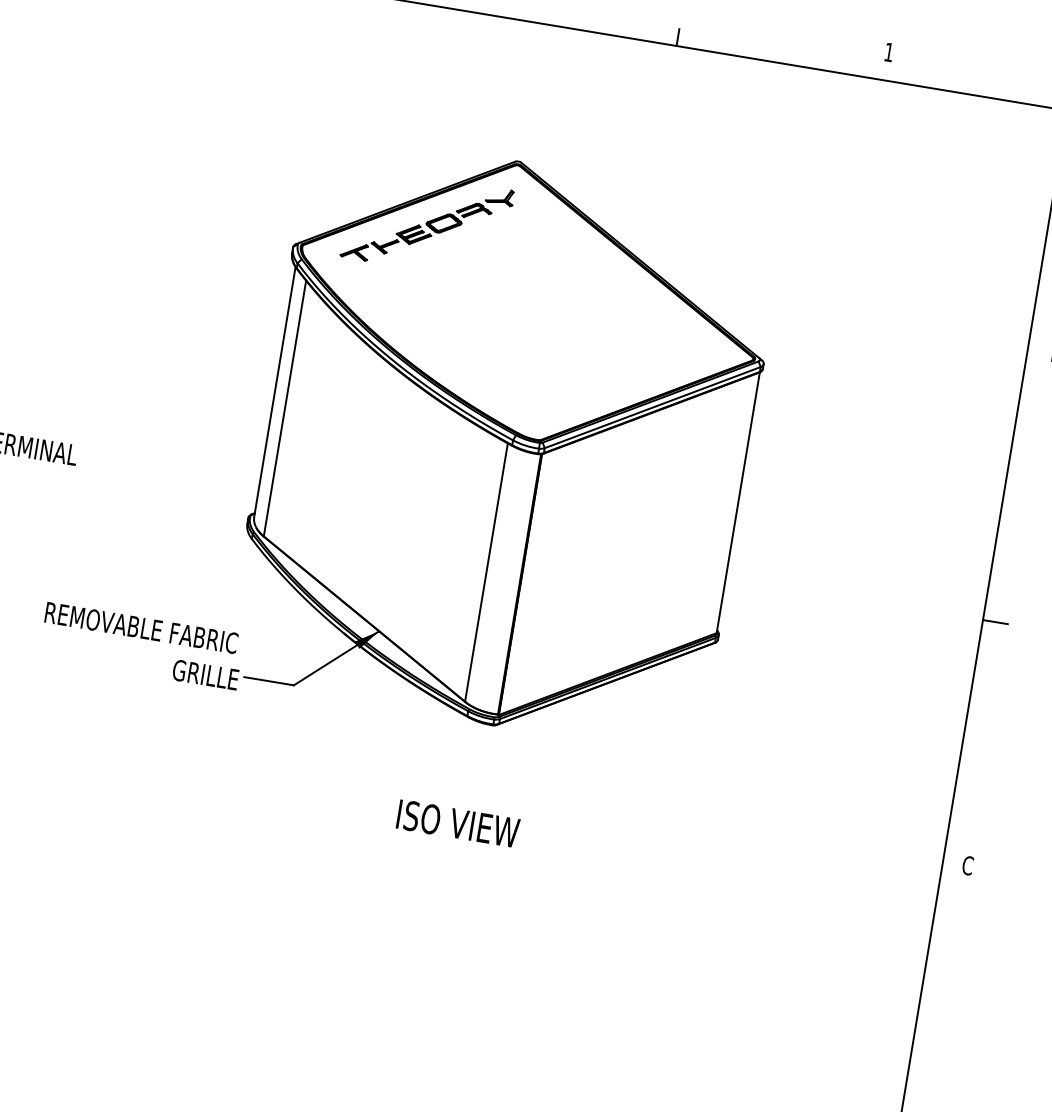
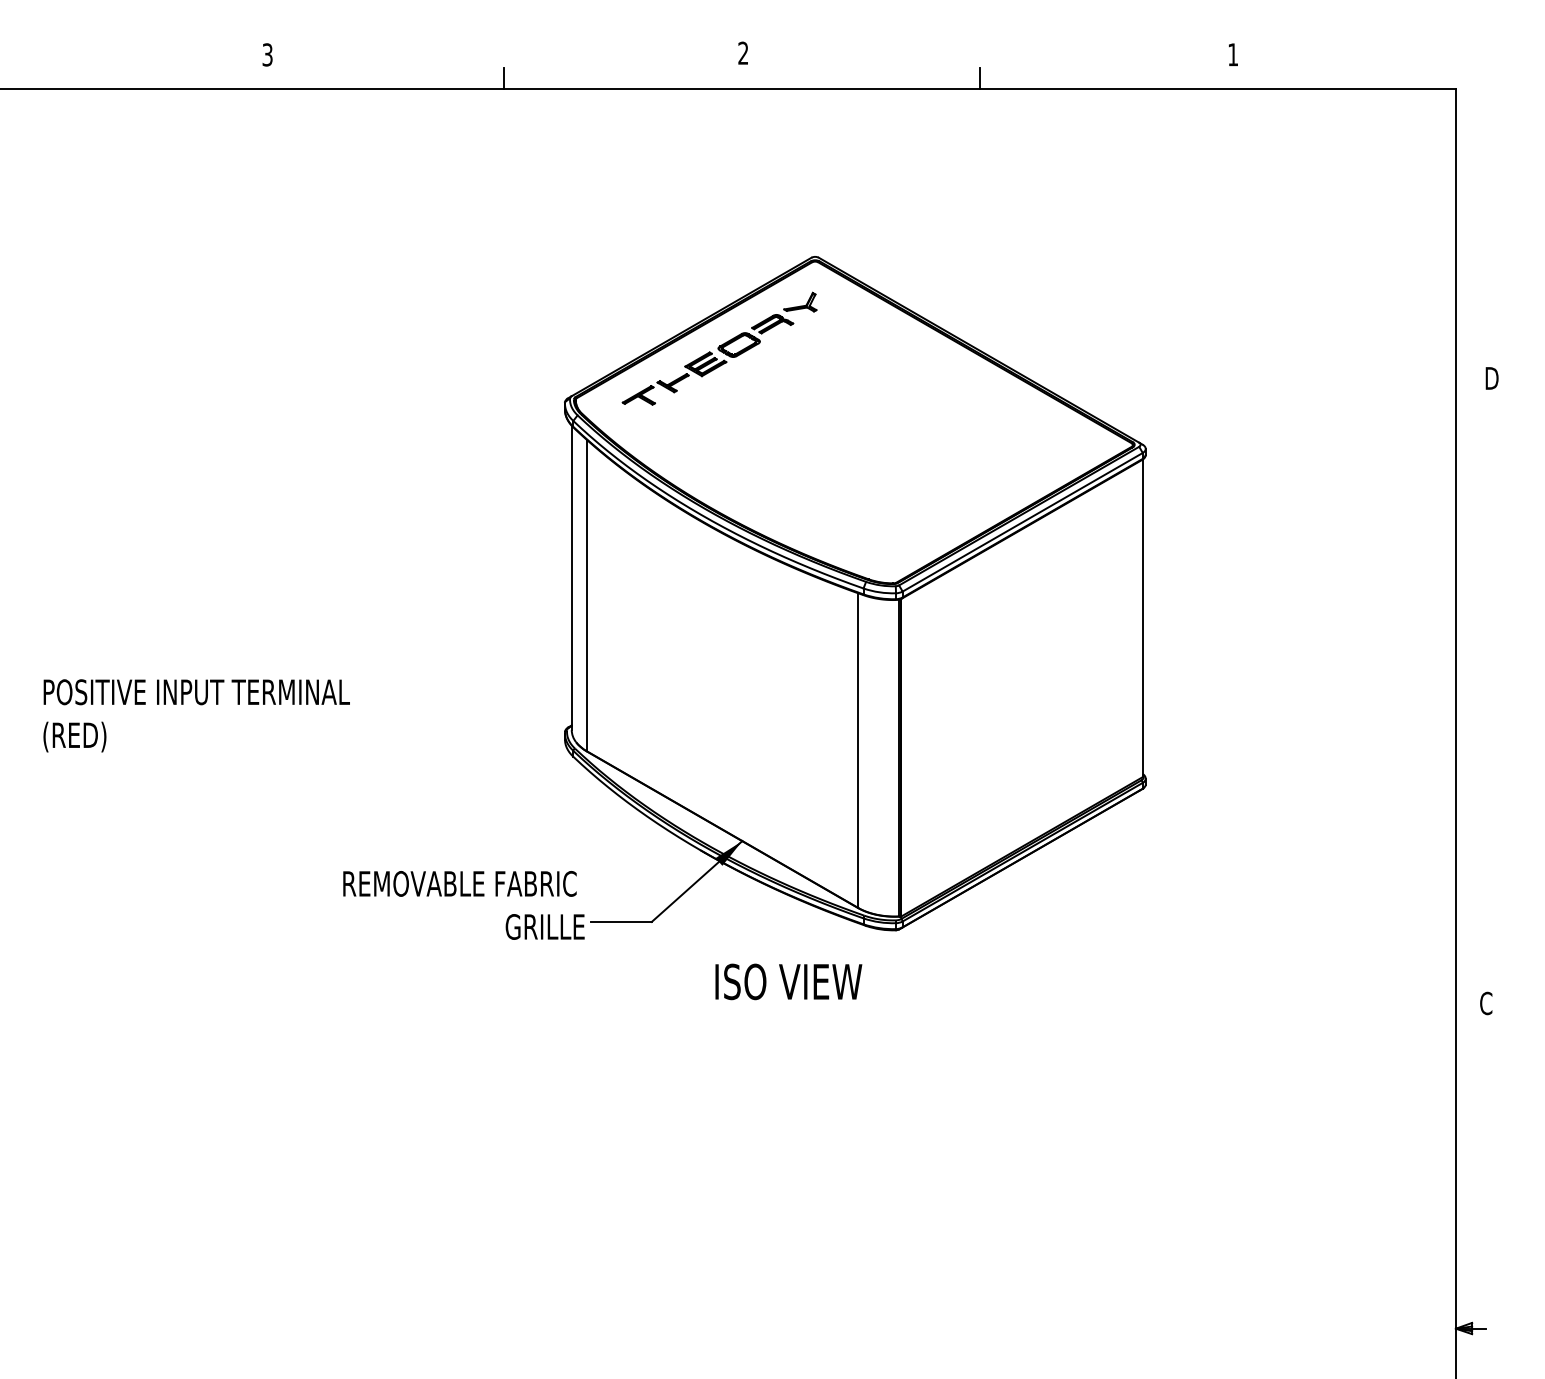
line: (994, 622) -> (1470, 709), removed
text: (458, 823) -> (788, 981), moved

